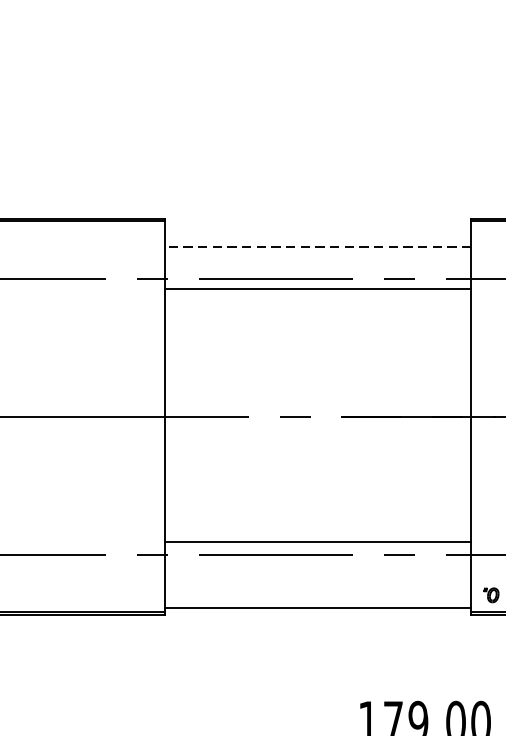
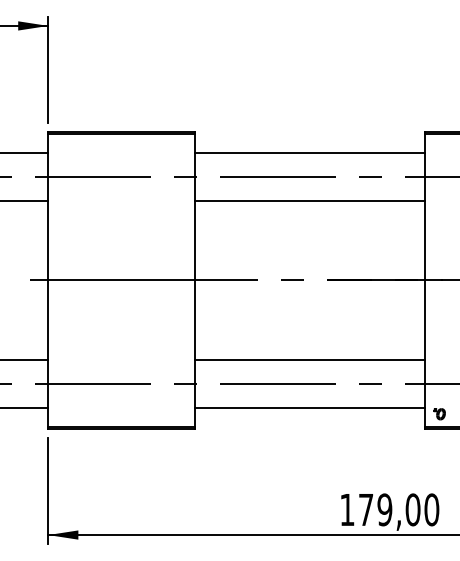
line: (317, 247) -> (309, 153), dashed -> solid
line: (317, 288) -> (309, 200), moved
line: (317, 542) -> (309, 360), moved
line: (317, 607) -> (309, 407), moved

